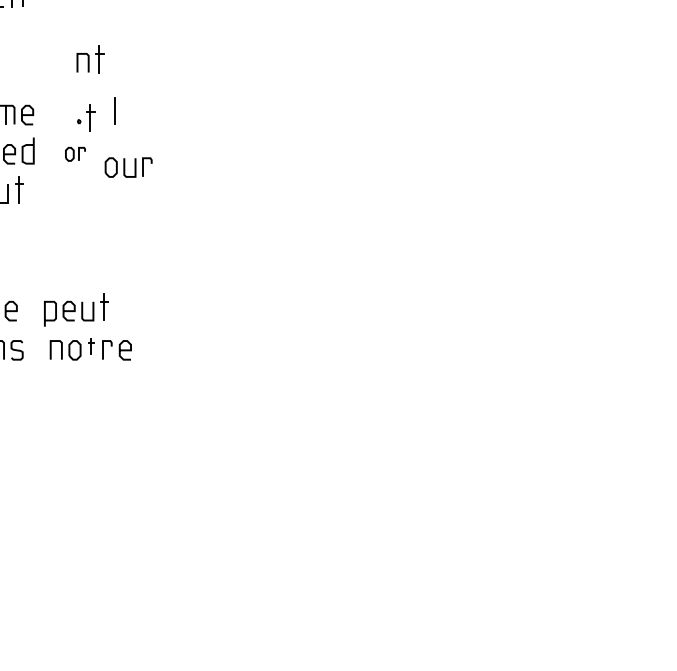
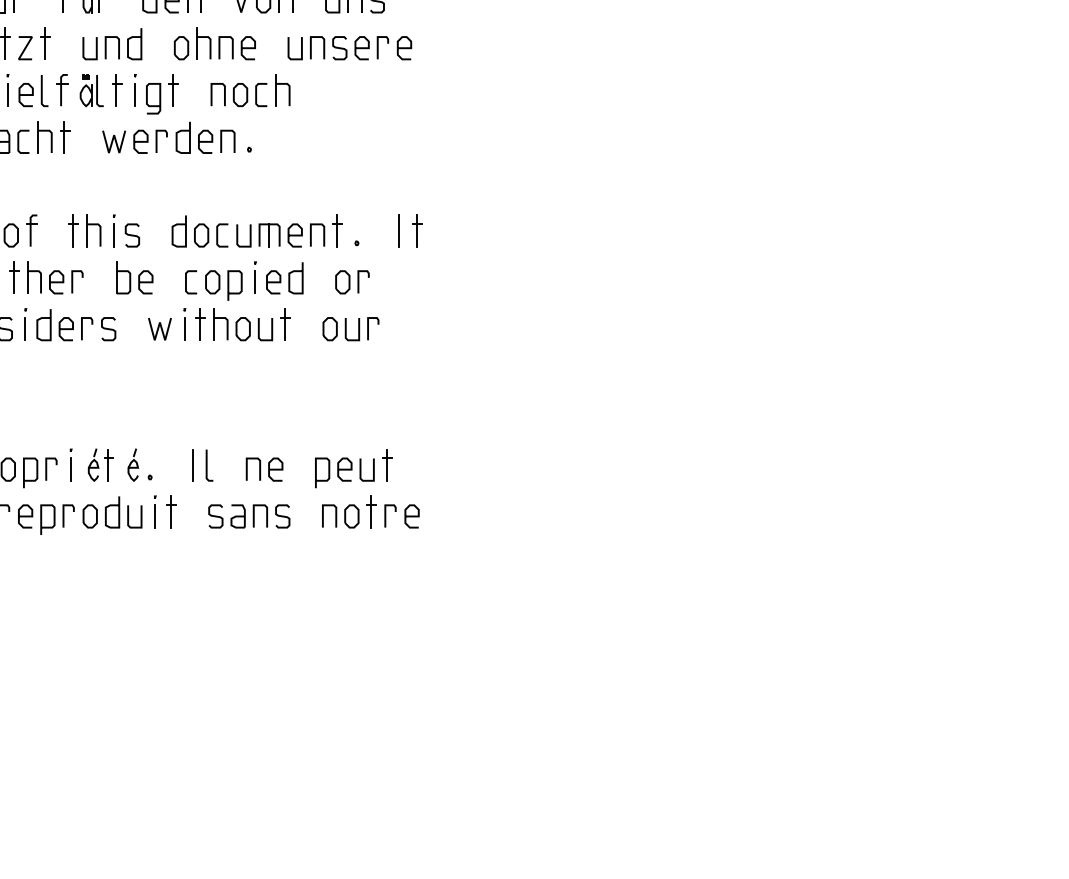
part: (90, 59) -> (326, 230), moved
part: (90, 117) -> (417, 230), moved
part: (75, 154) -> (352, 282), size x1.43
part: (128, 167) -> (350, 329), moved
part: (91, 346) -> (371, 511), size x1.67

